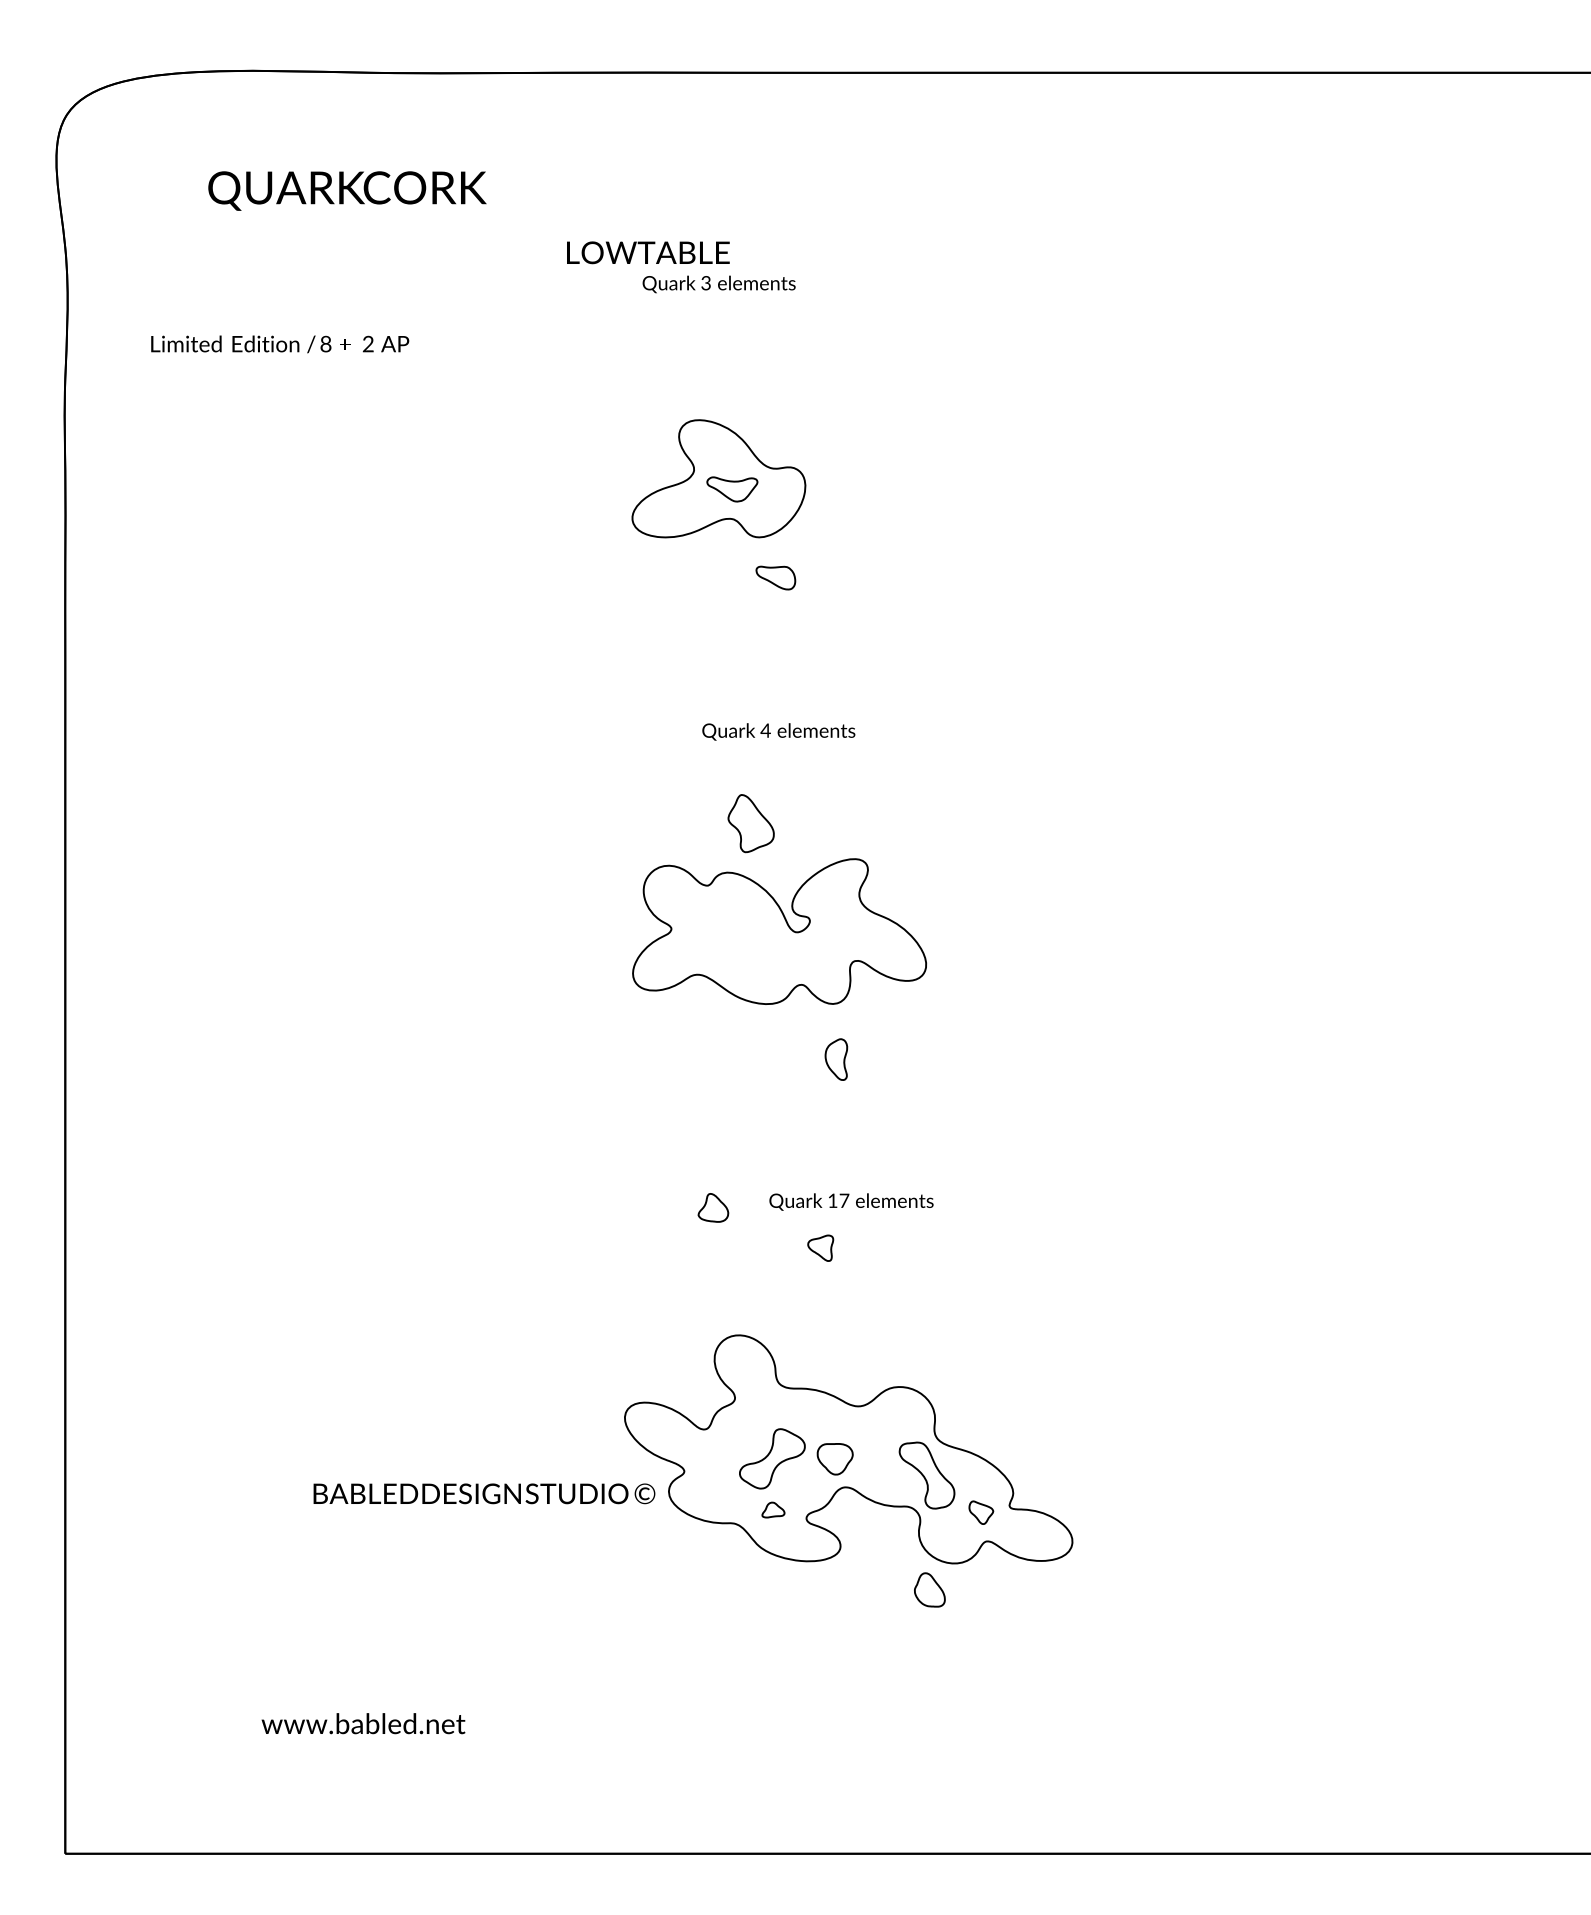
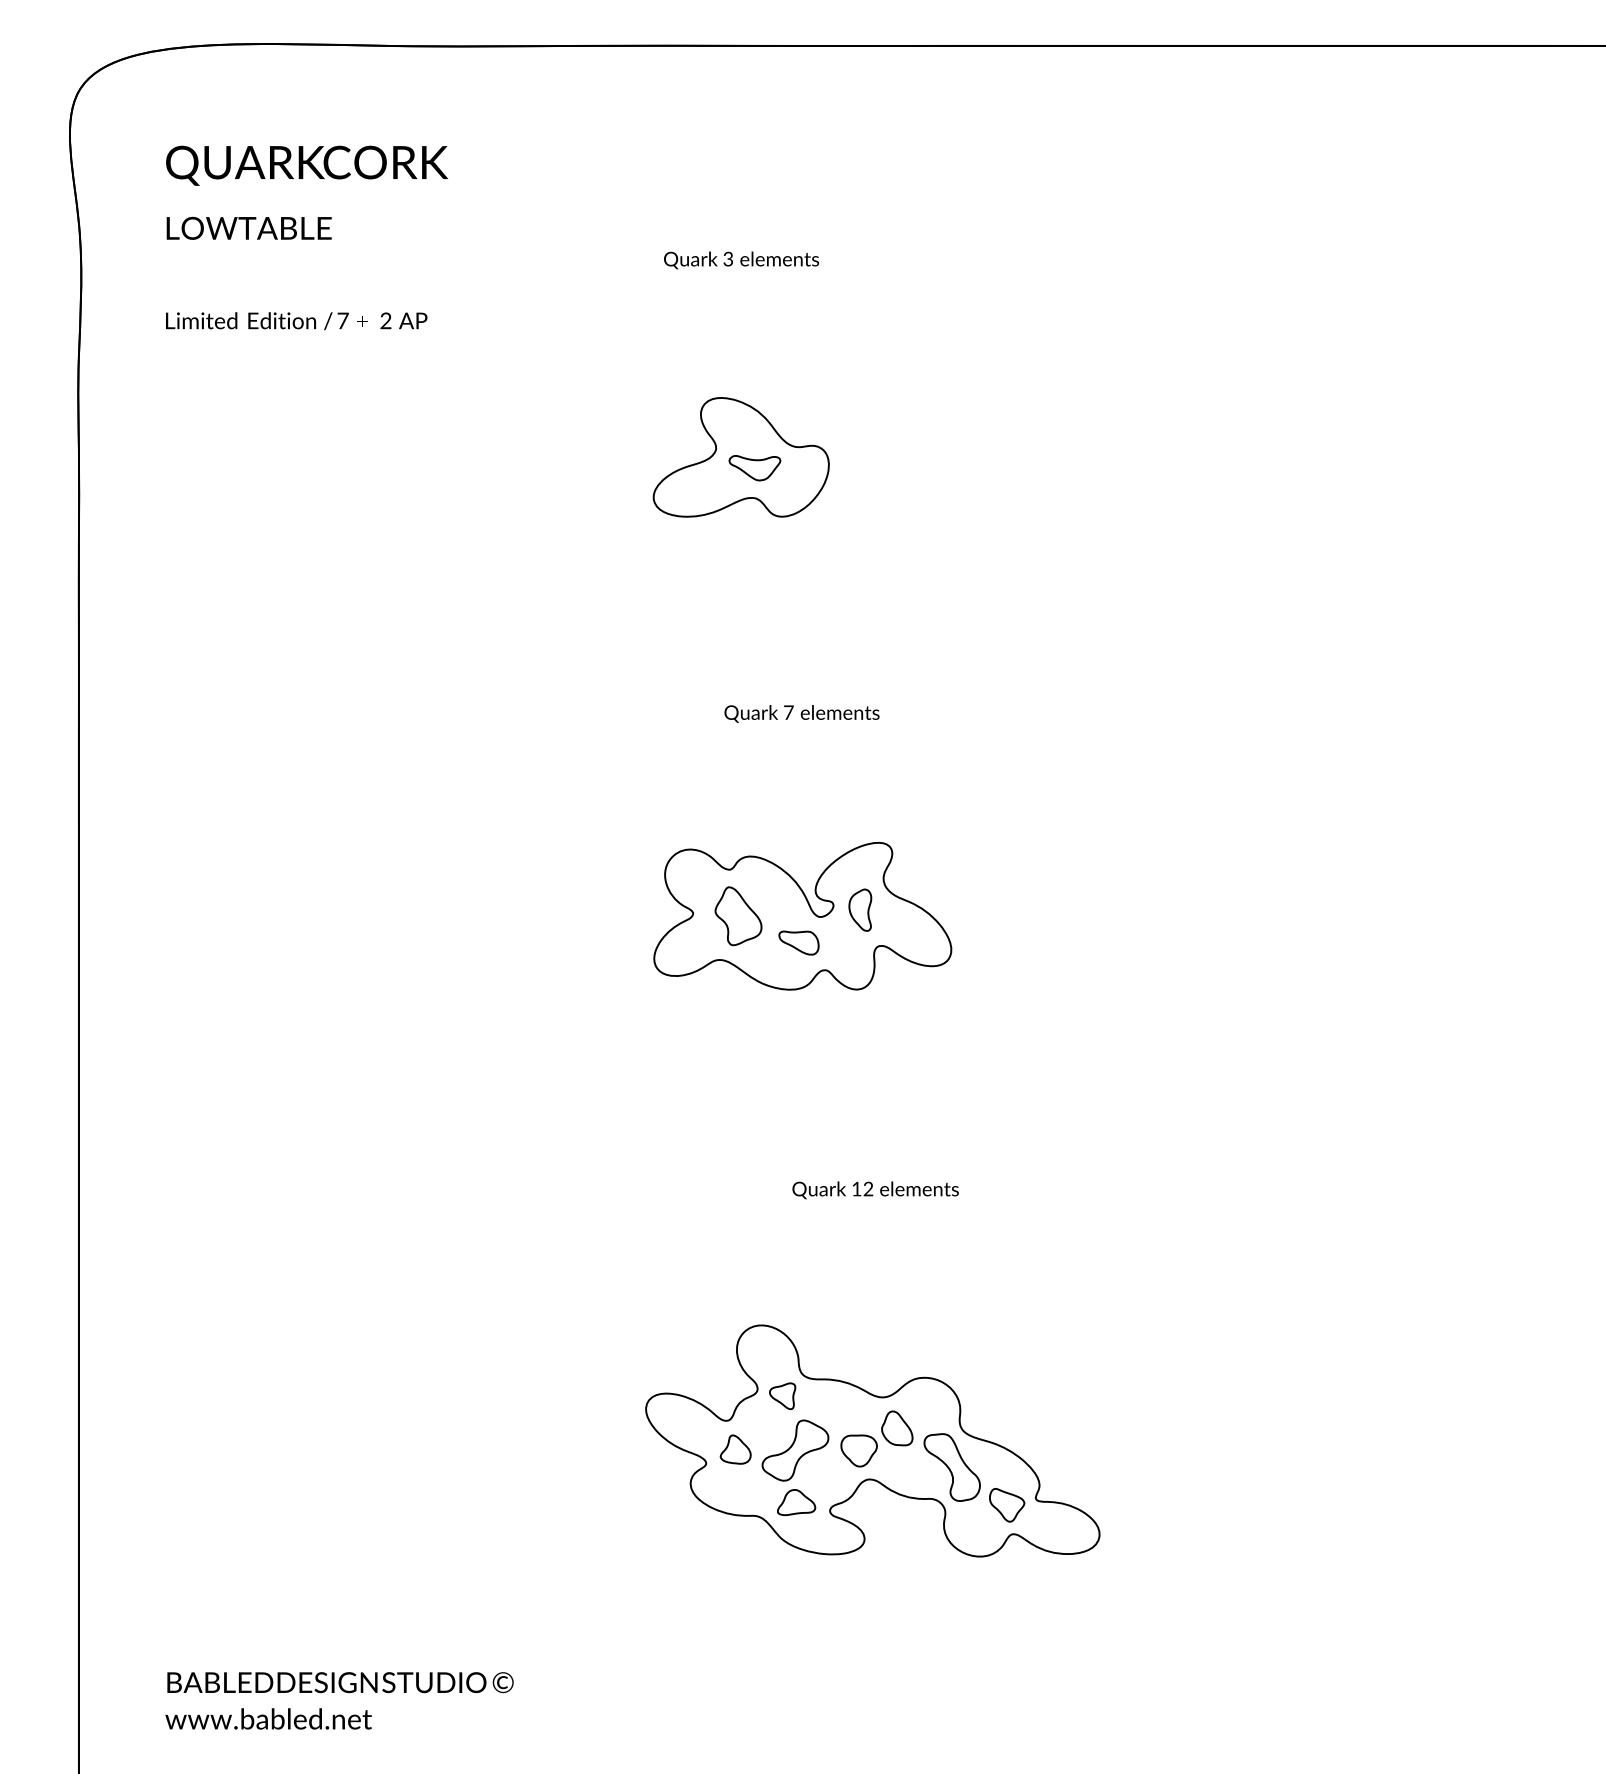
text: (347, 190) -> (307, 165), moved
text: (648, 252) -> (249, 228), moved
text: (325, 343) -> (342, 320), 8 -> 7
part: (775, 577) -> (798, 942), moved
text: (765, 730) -> (788, 712), 4 -> 7
part: (750, 823) -> (737, 916), moved
part: (836, 1059) -> (860, 910), moved
text: (844, 1200) -> (868, 1188), 17 -> 12
part: (713, 1207) -> (735, 1449), moved
part: (820, 1247) -> (782, 1395), moved
text: (484, 1493) -> (340, 1682), moved
part: (773, 1509) -> (796, 1501), size x1.67
part: (981, 1512) -> (1007, 1504), size x1.43
part: (929, 1589) -> (896, 1427), moved
text: (363, 1723) -> (268, 1718), moved

